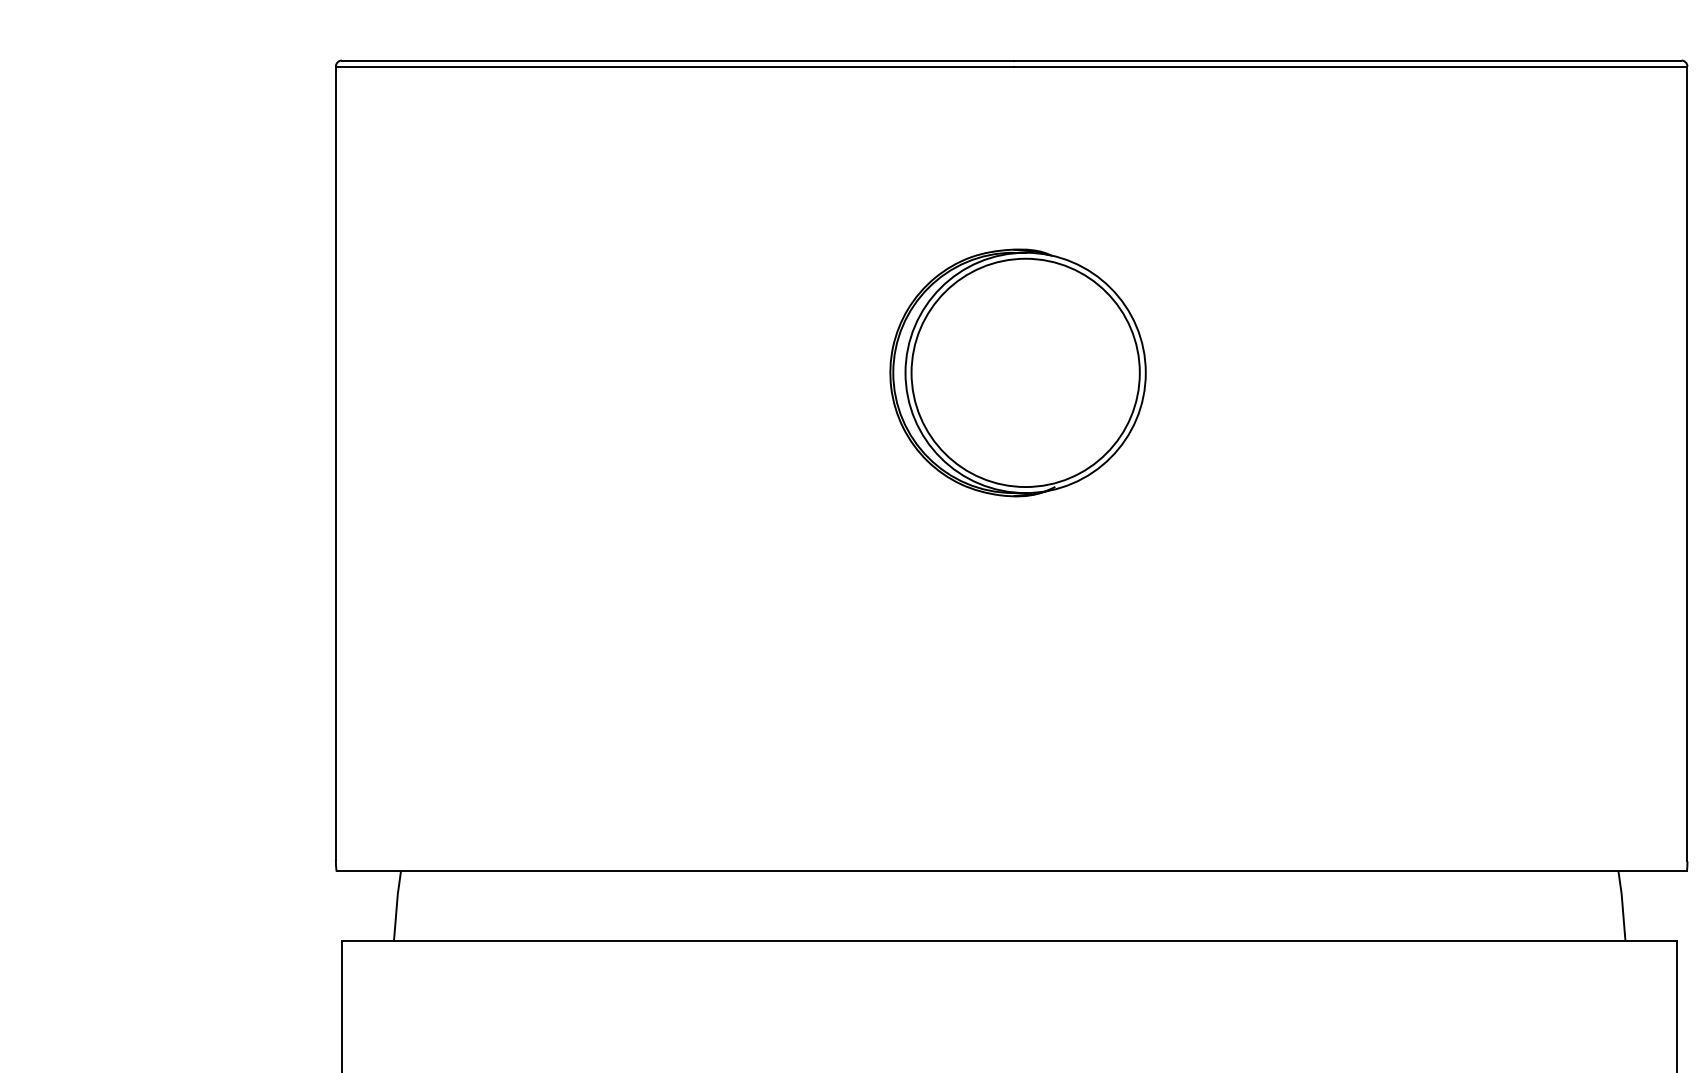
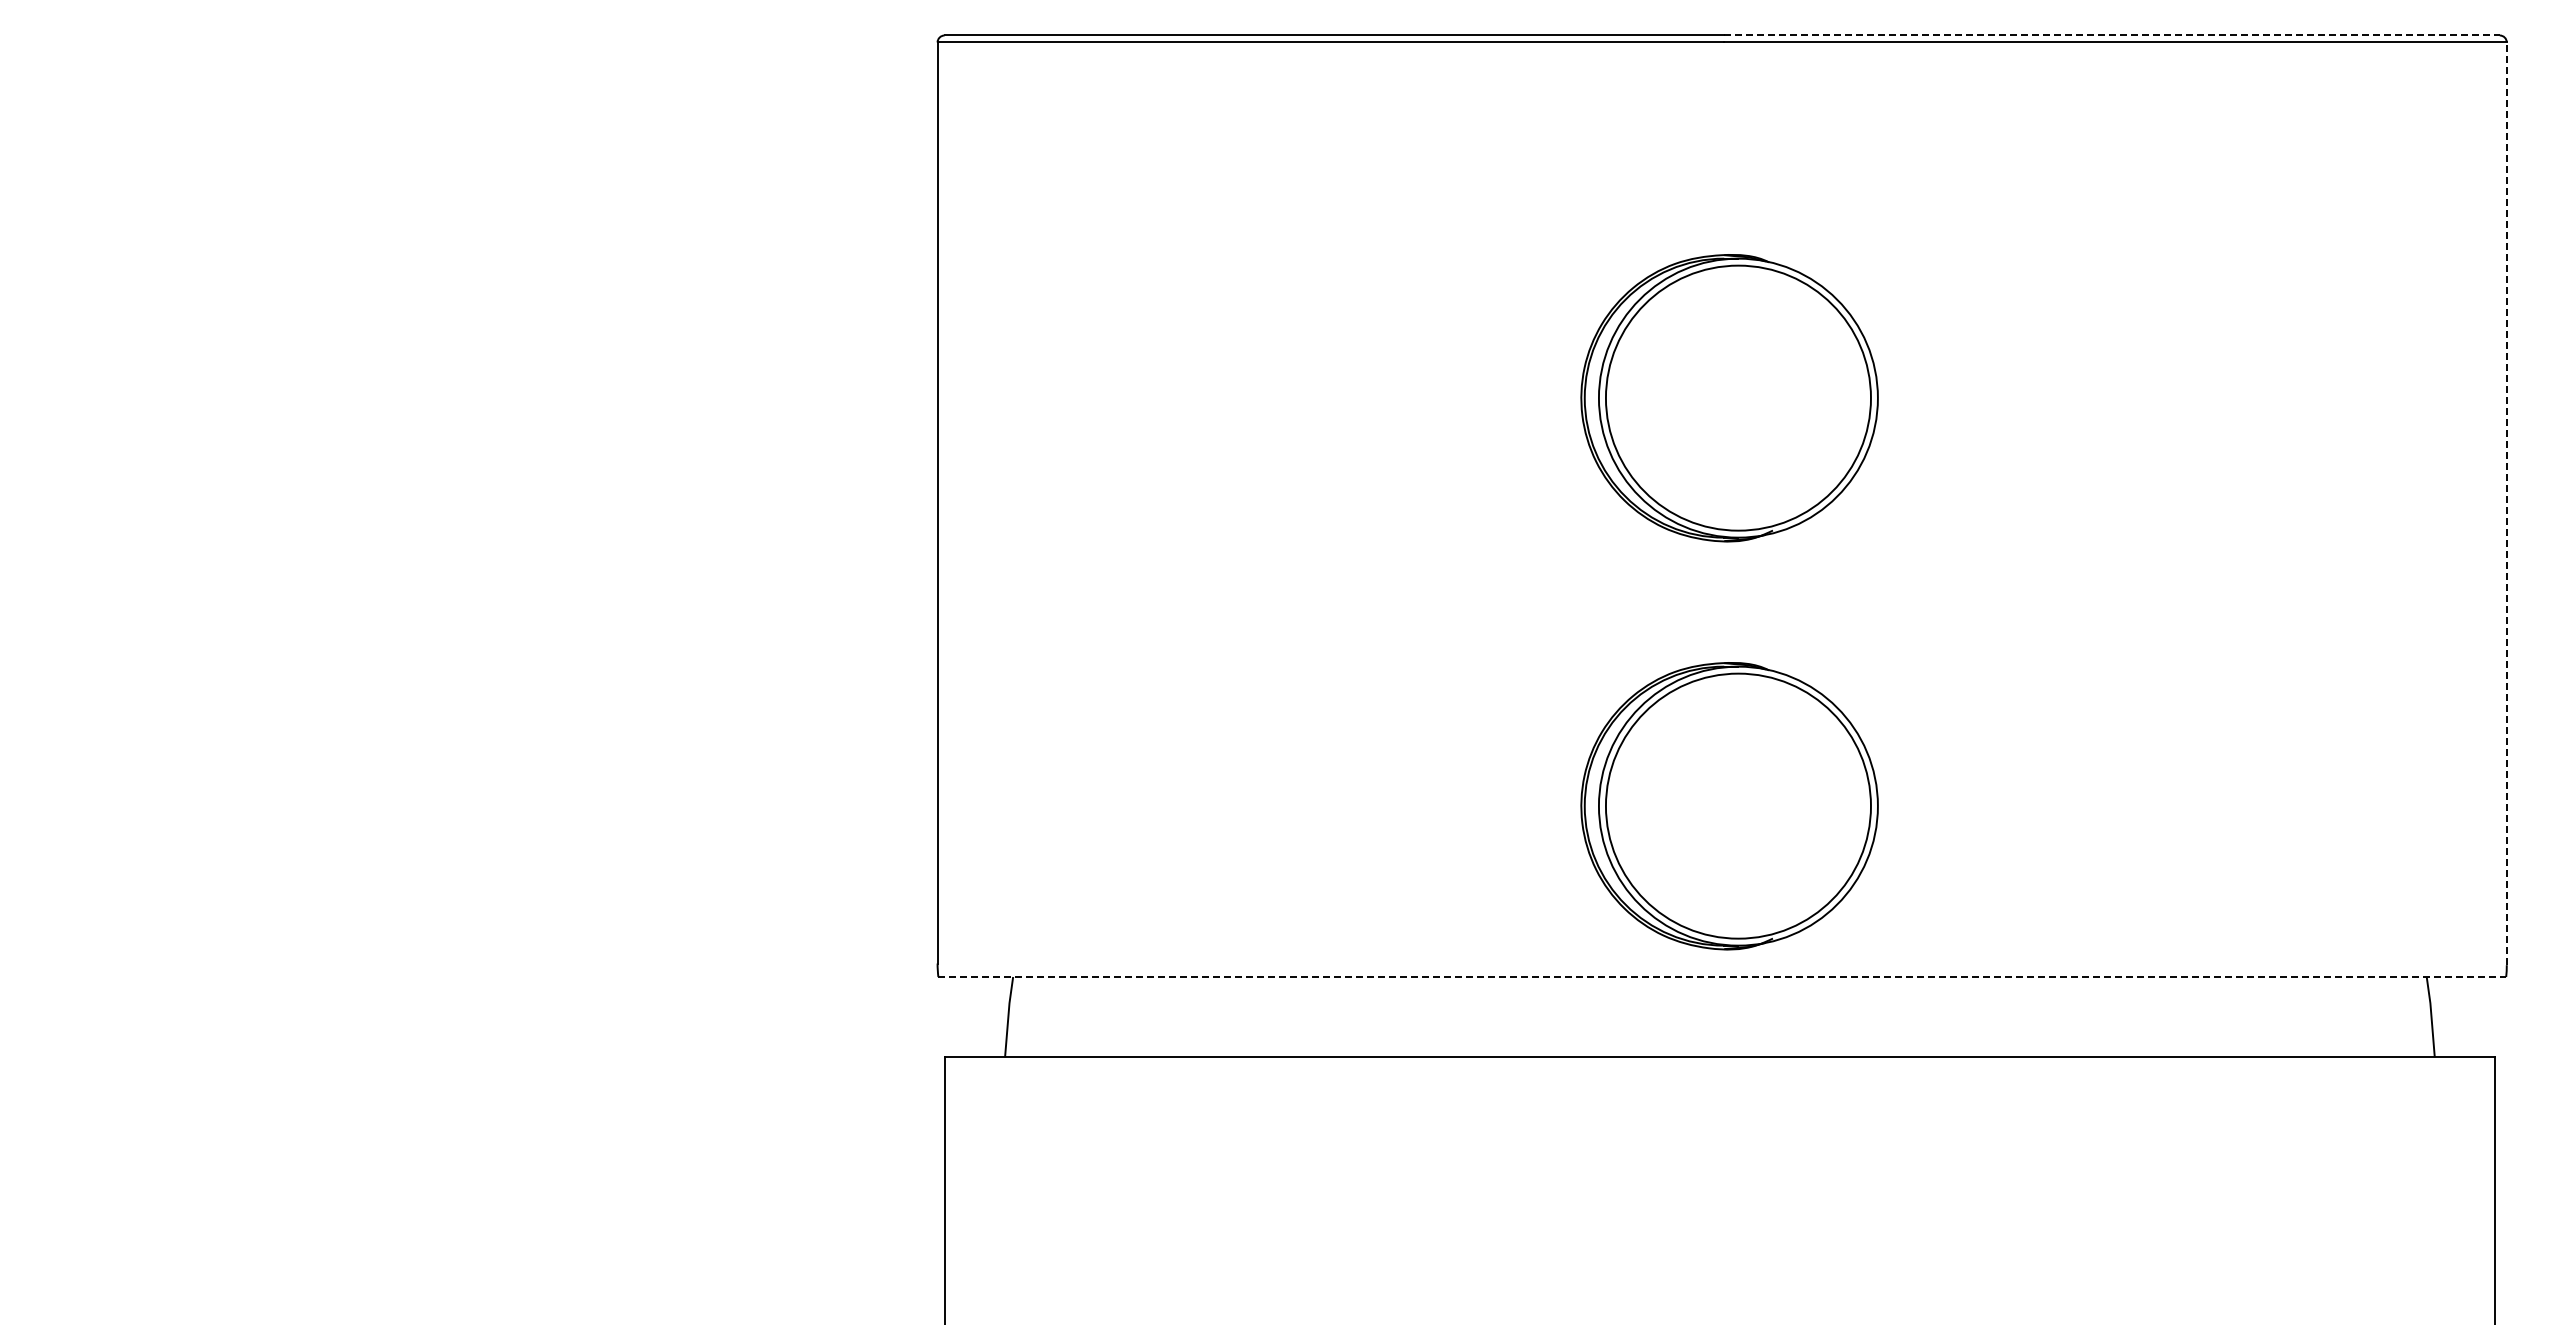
line: (1347, 60) -> (2112, 35), solid -> dashed
line: (1687, 463) -> (2506, 503), solid -> dashed
part: (1017, 724) -> (1729, 806), added
line: (1011, 871) -> (1722, 977), solid -> dashed

